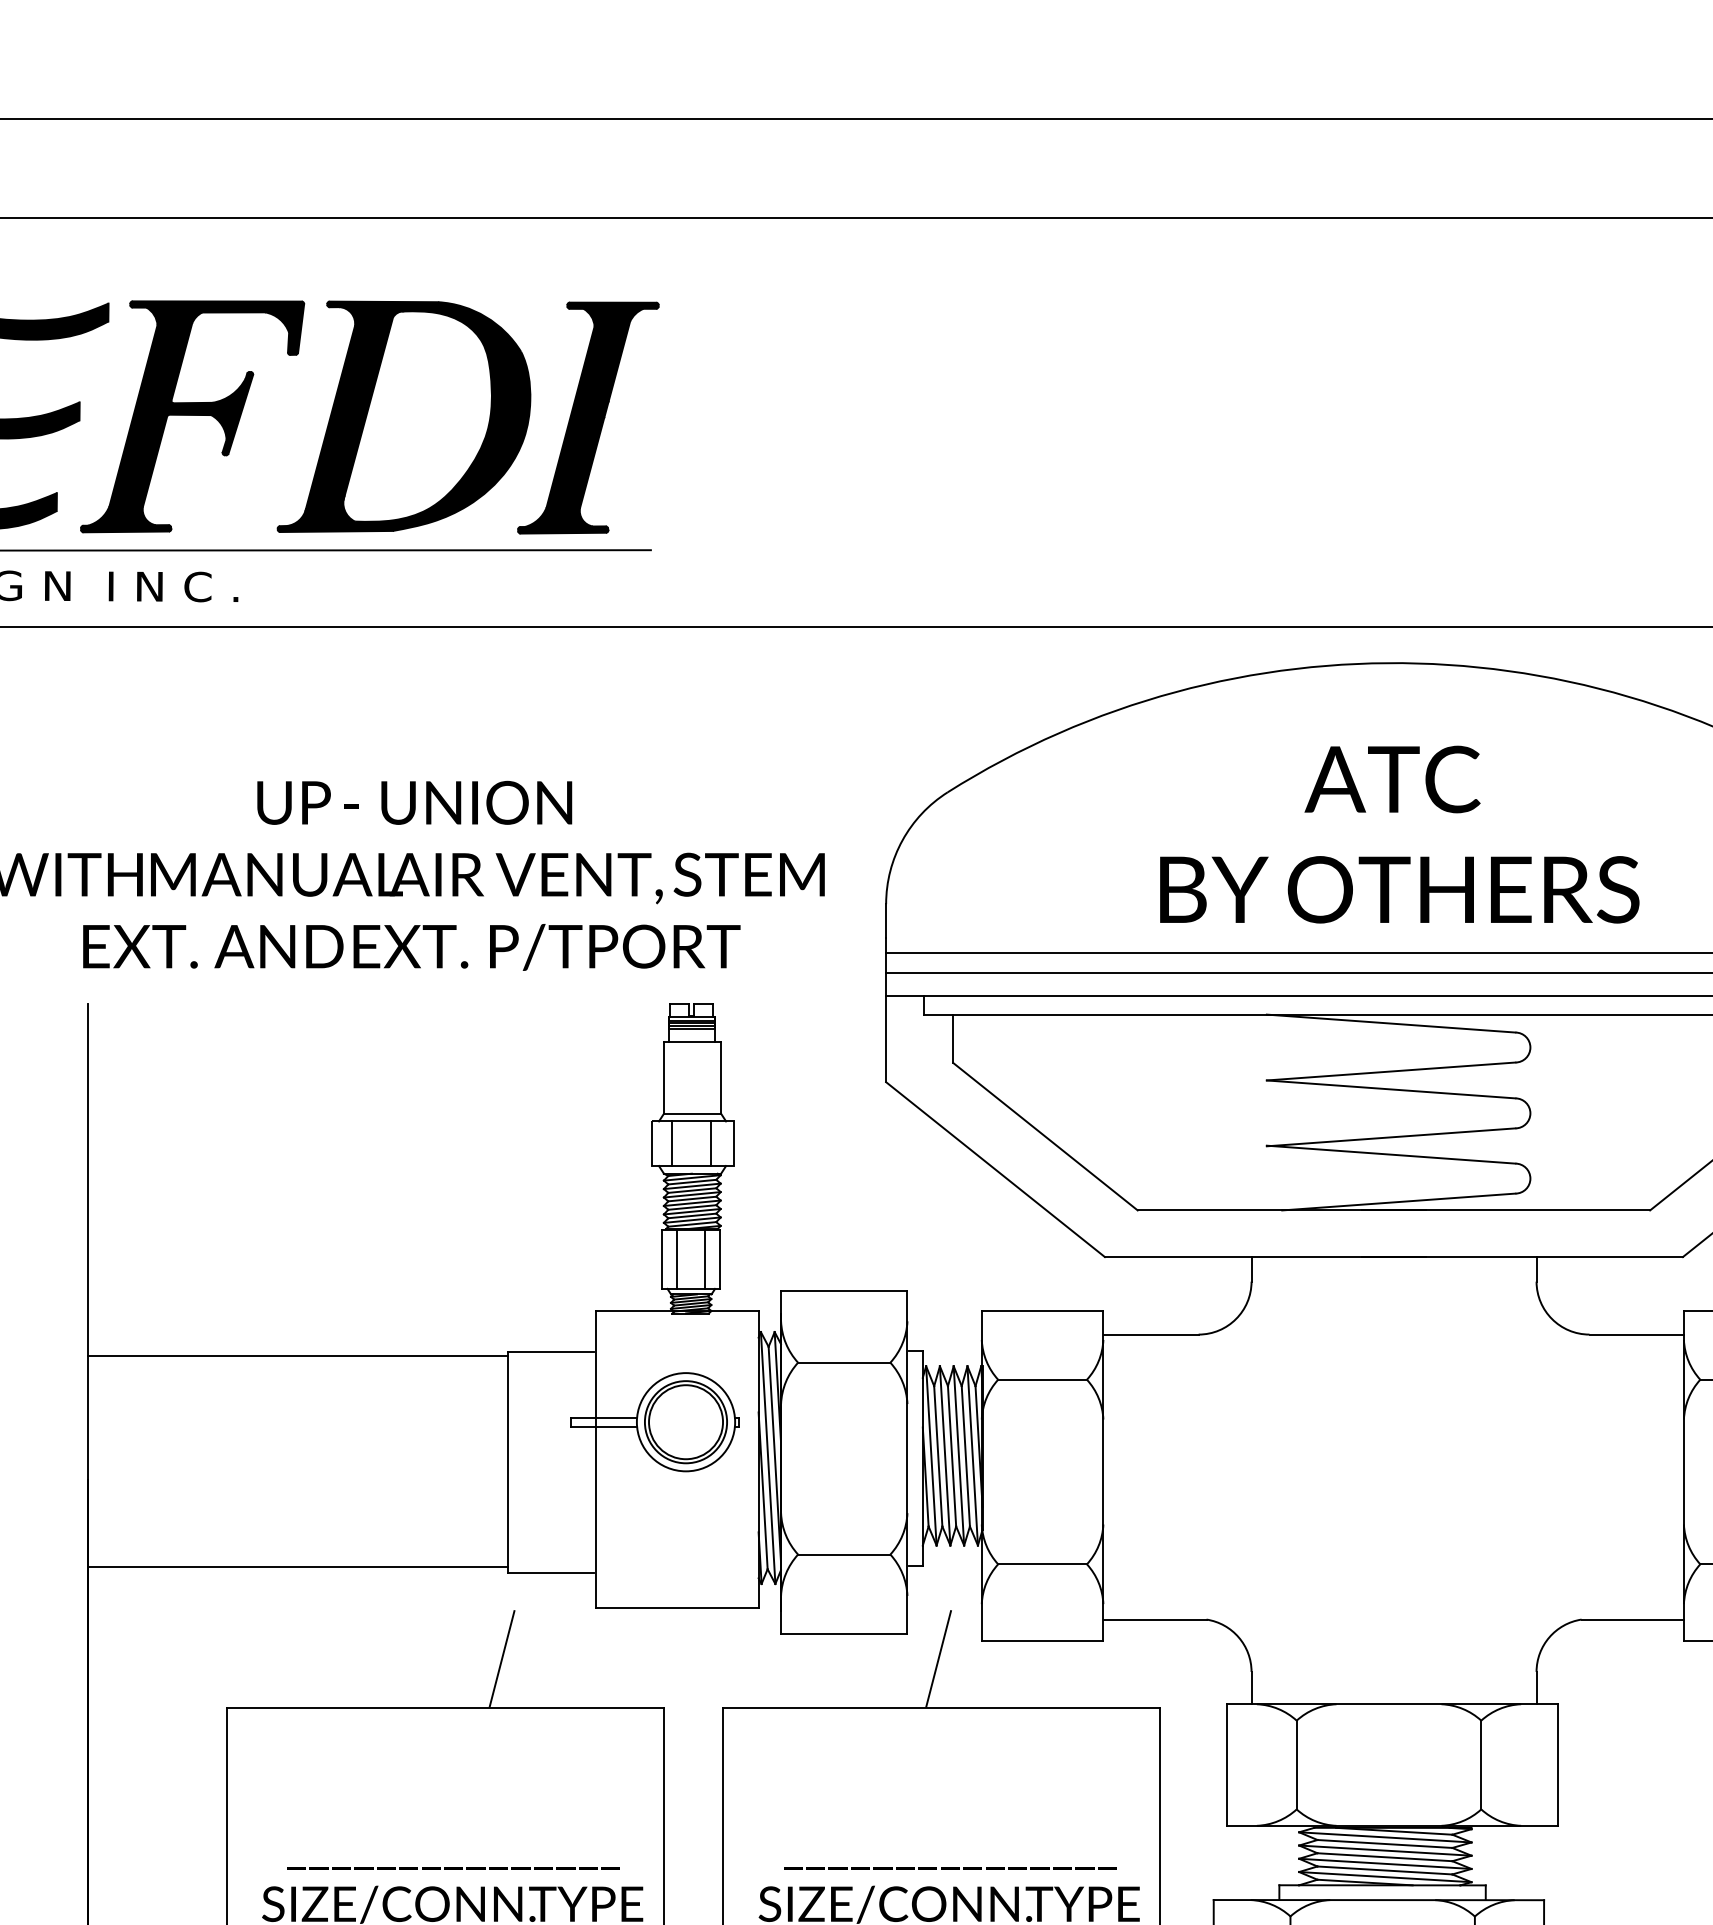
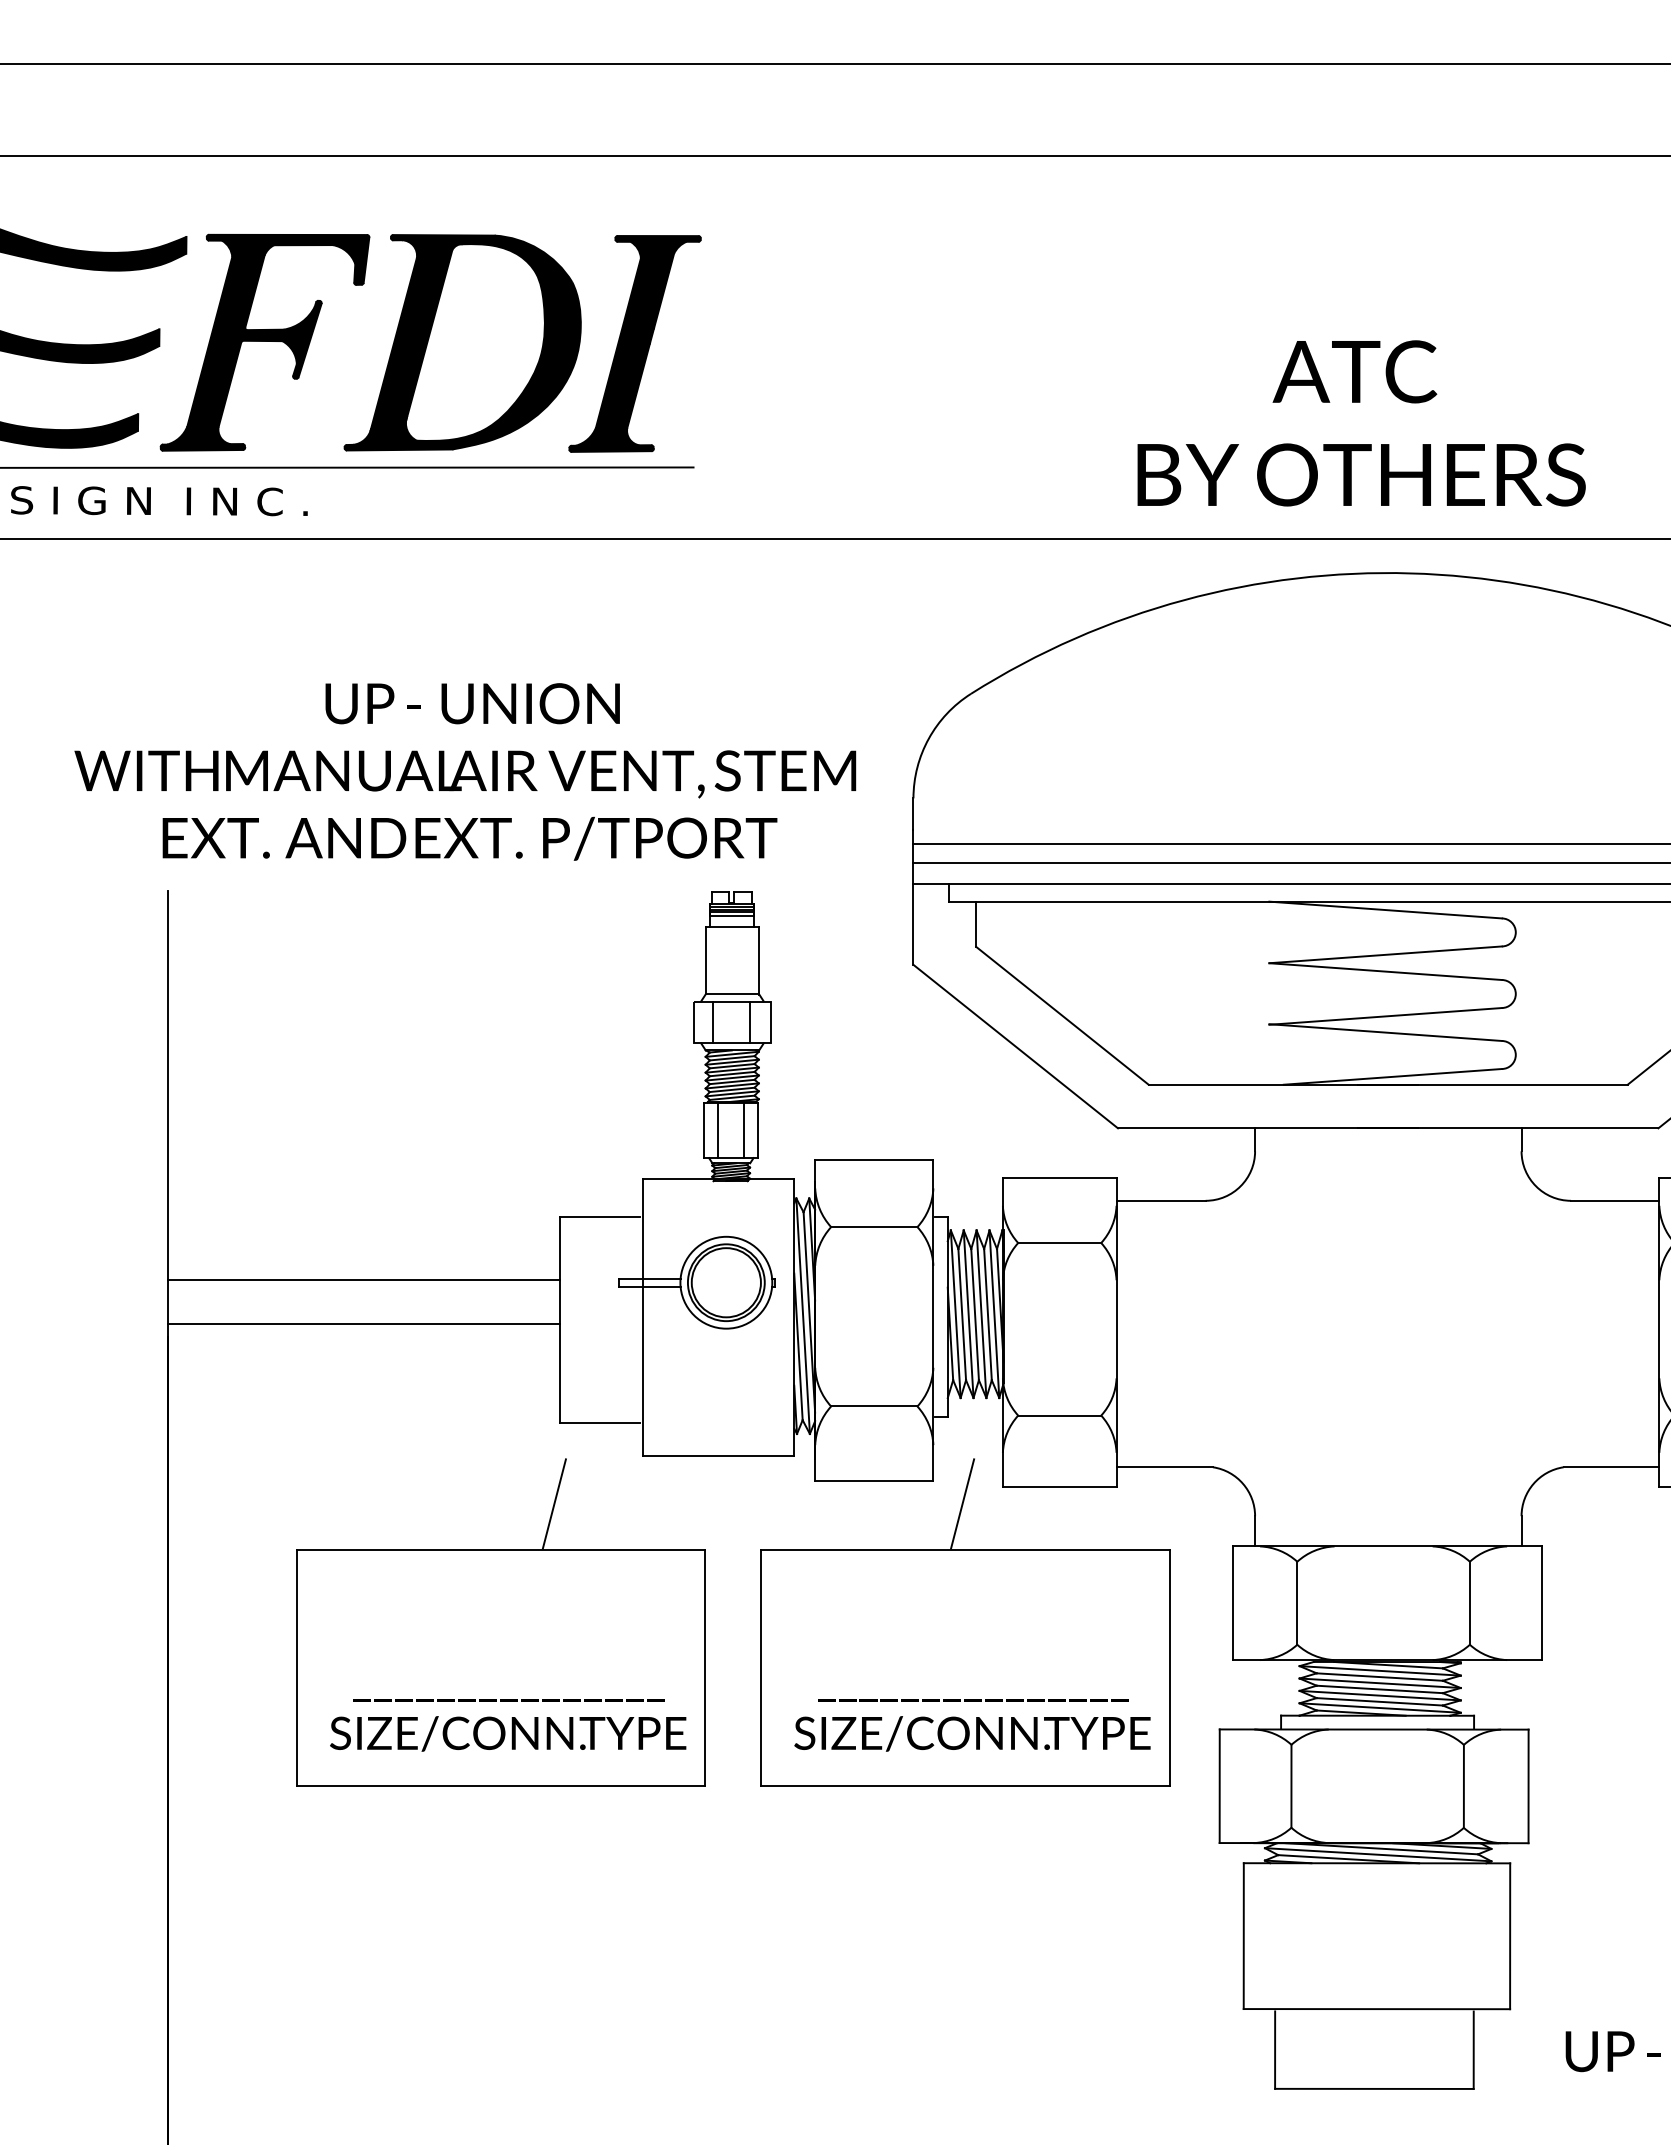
text: (1399, 834) -> (1361, 423), moved
line: (297, 1356) -> (363, 1280), moved
line: (297, 1567) -> (363, 1324), moved

